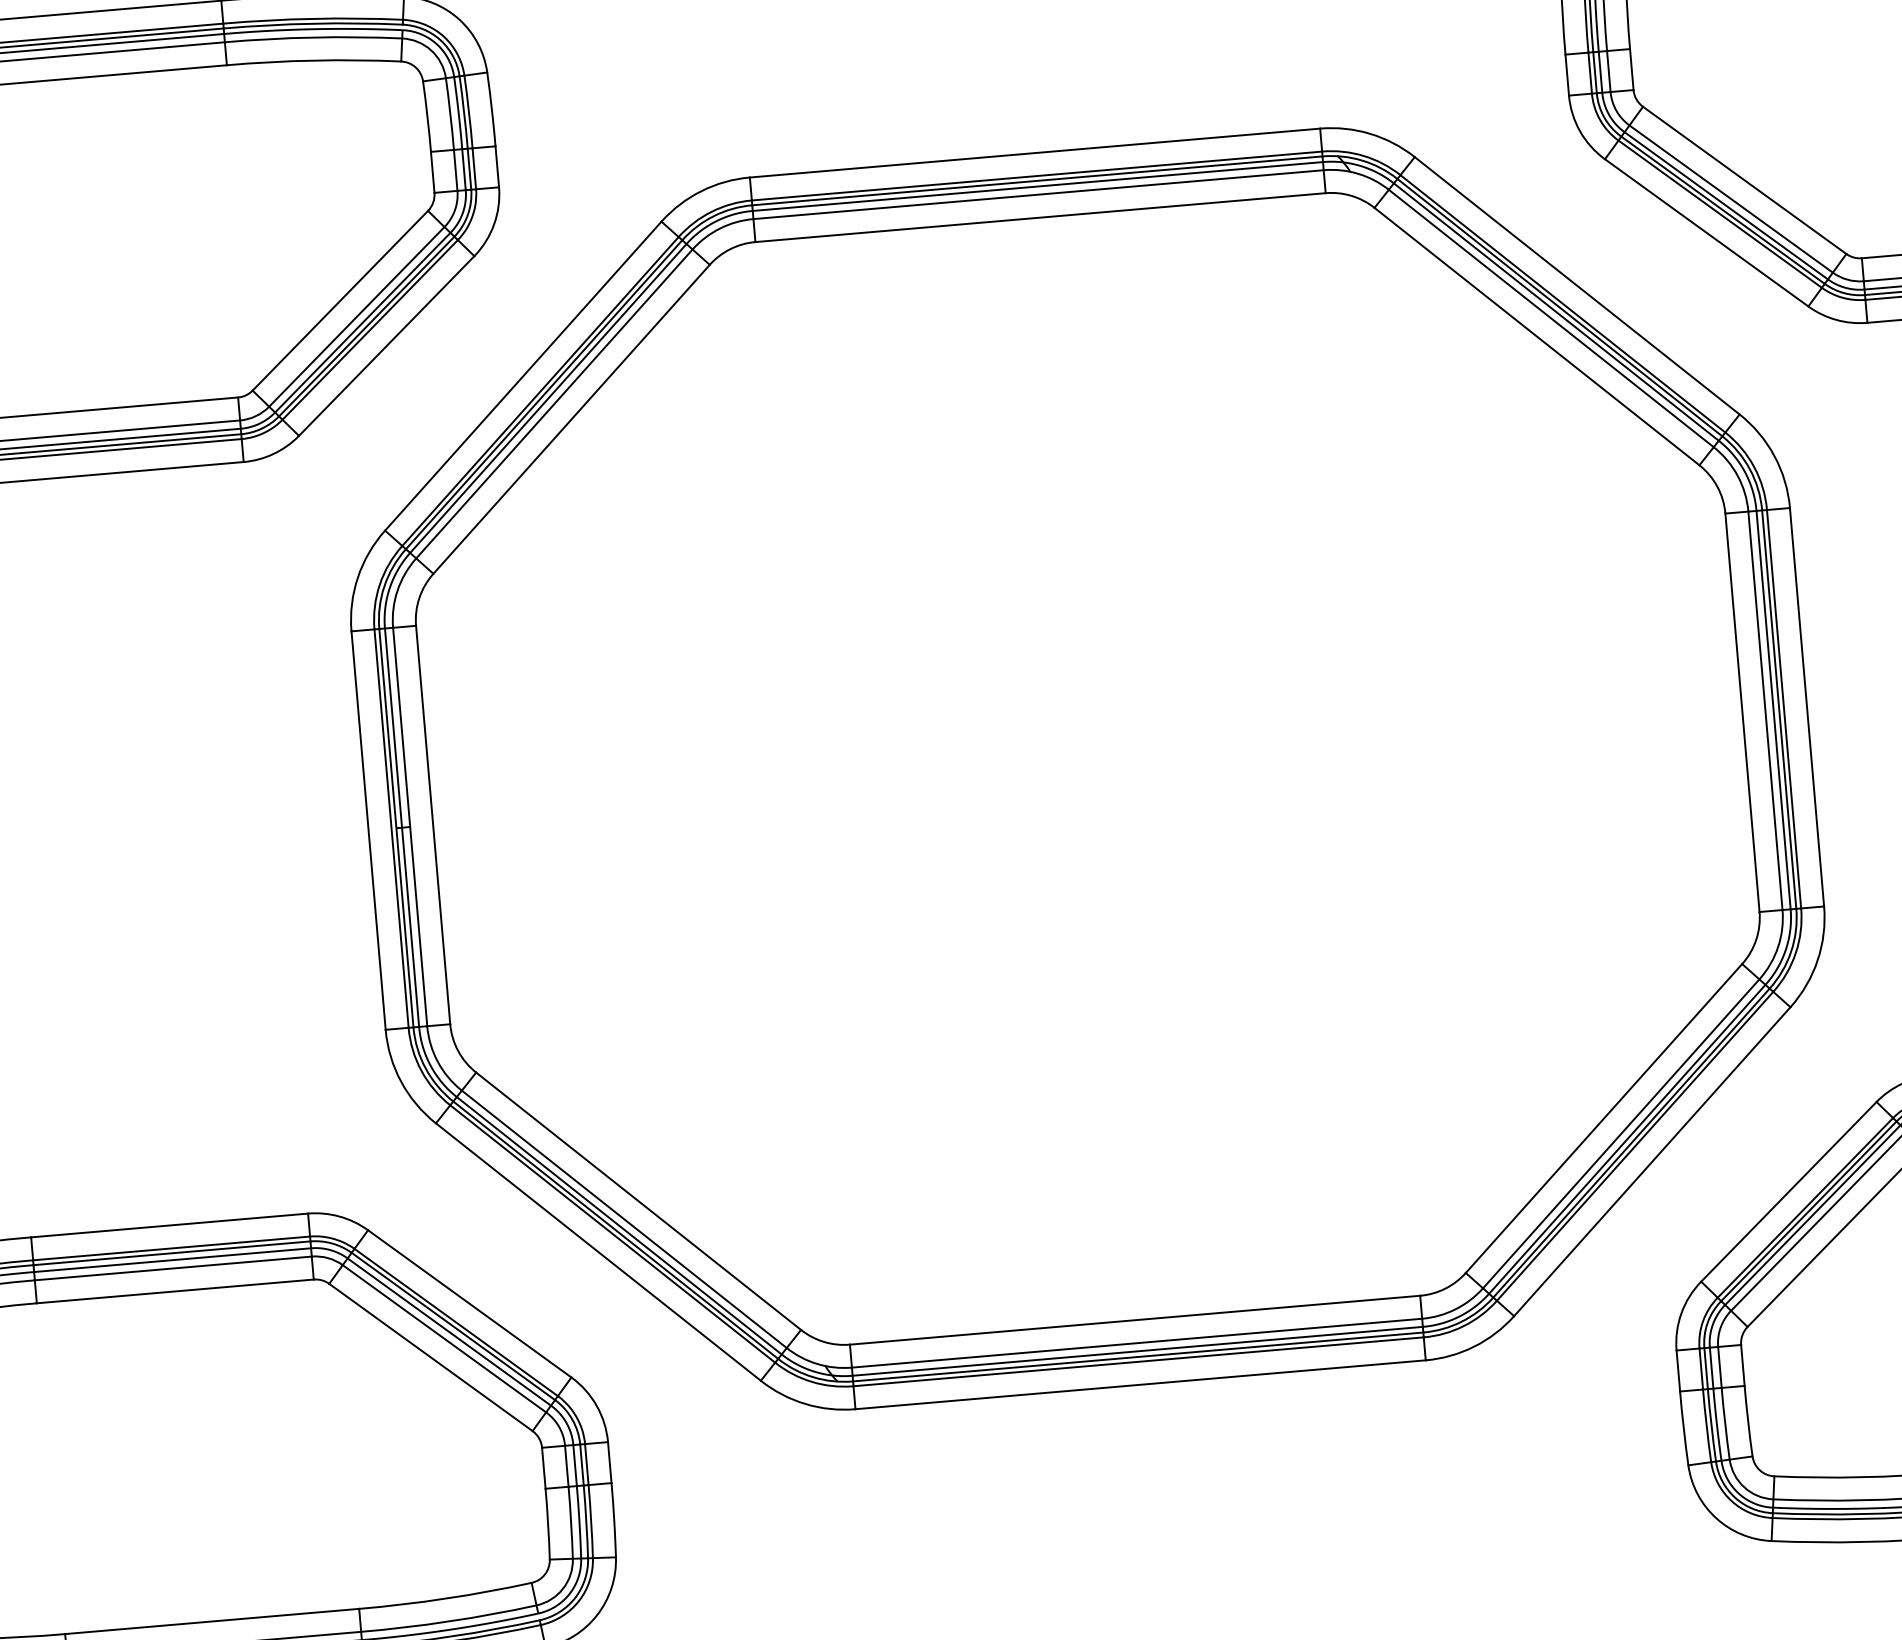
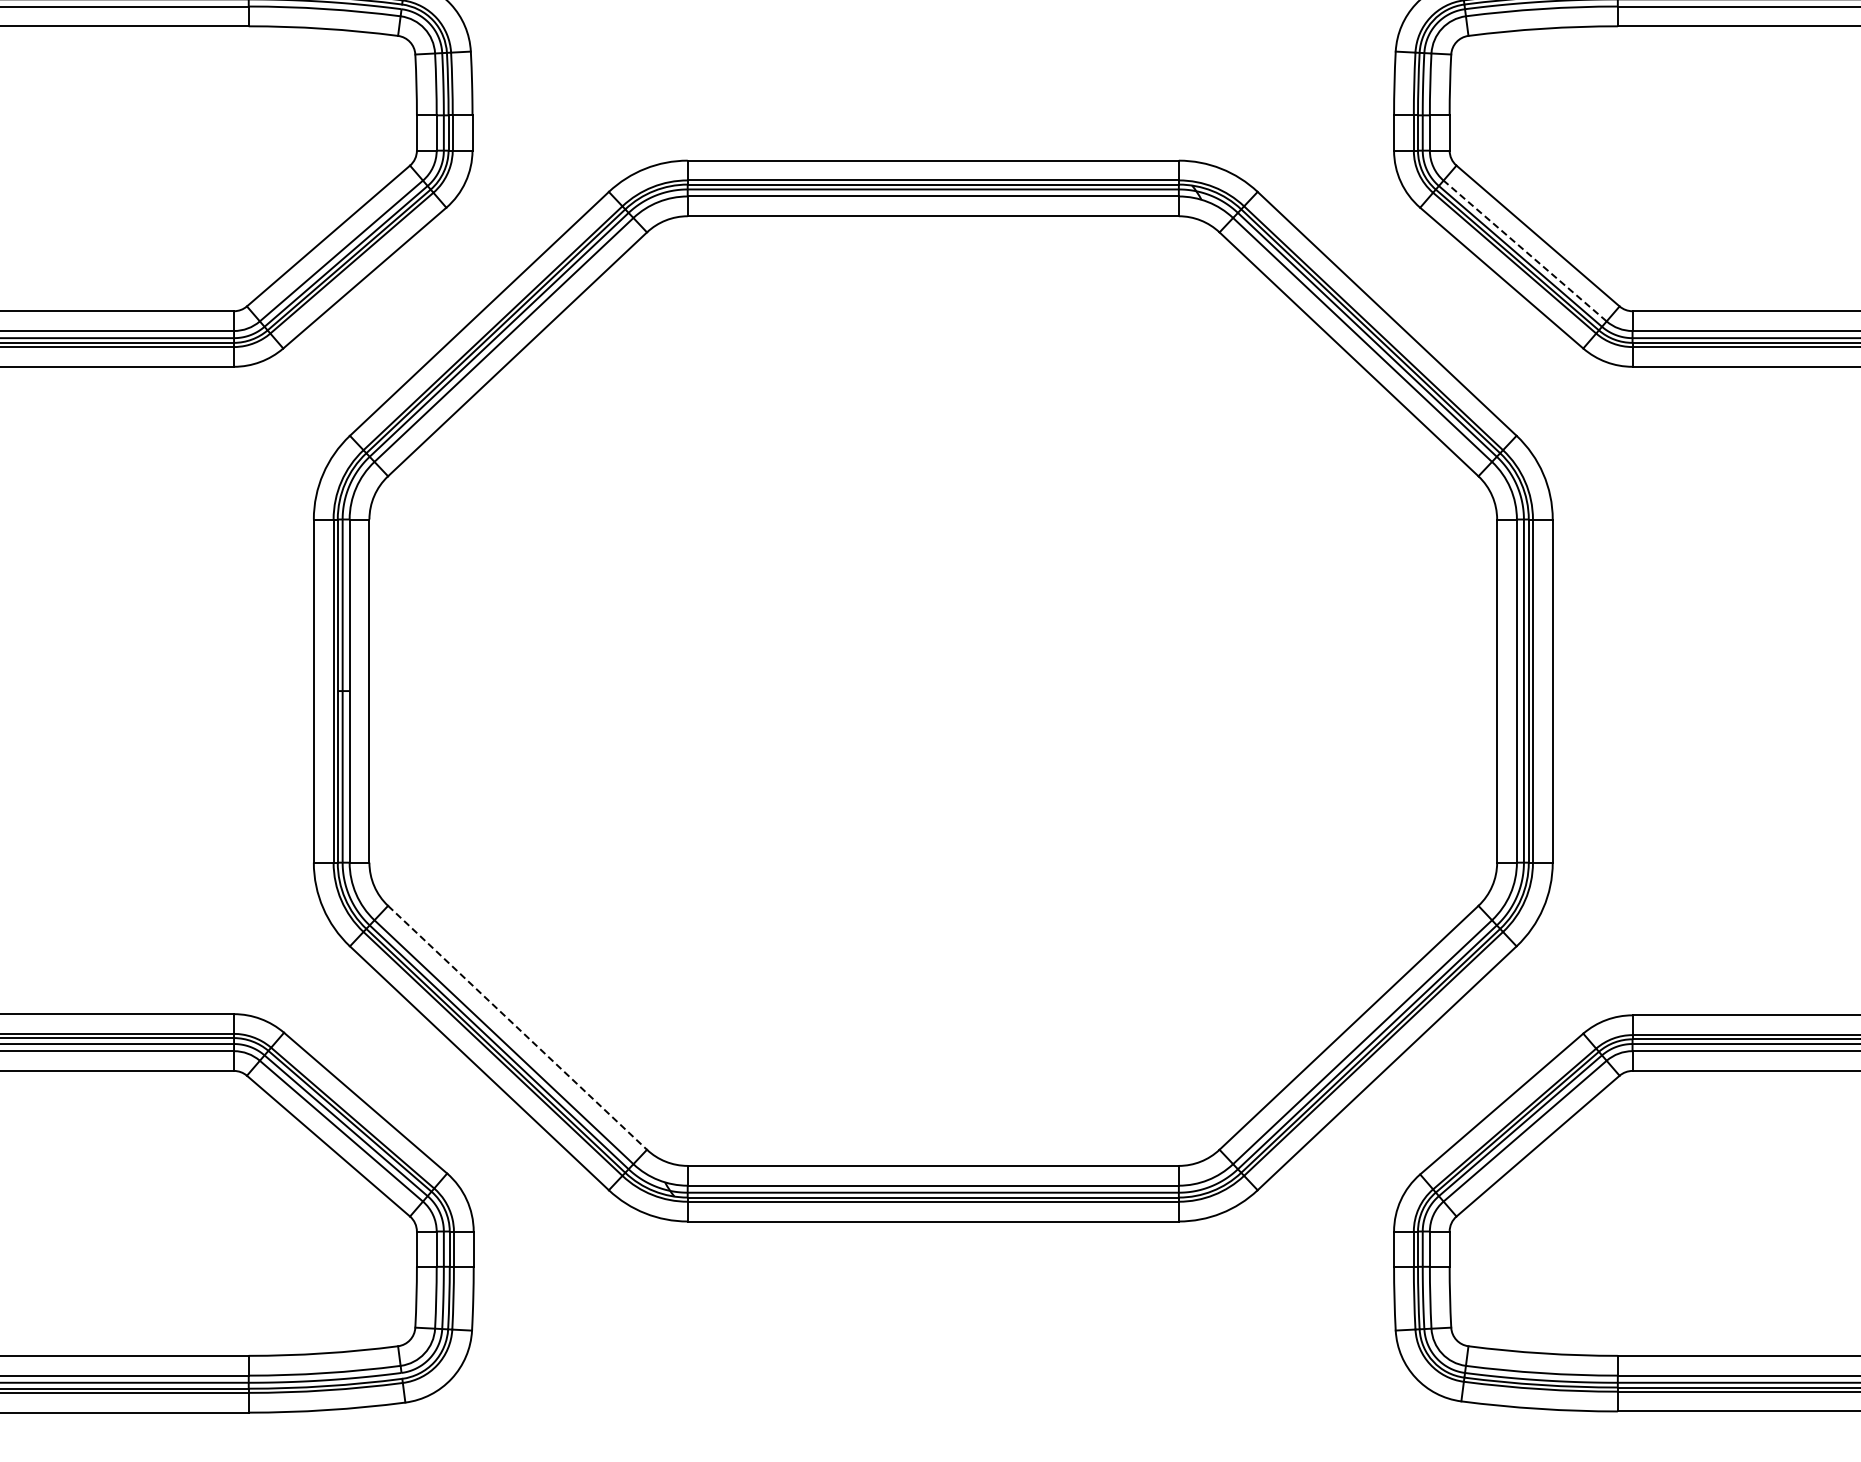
line: (1731, 199) -> (1525, 251), solid -> dashed
line: (638, 1200) -> (517, 1027), solid -> dashed

